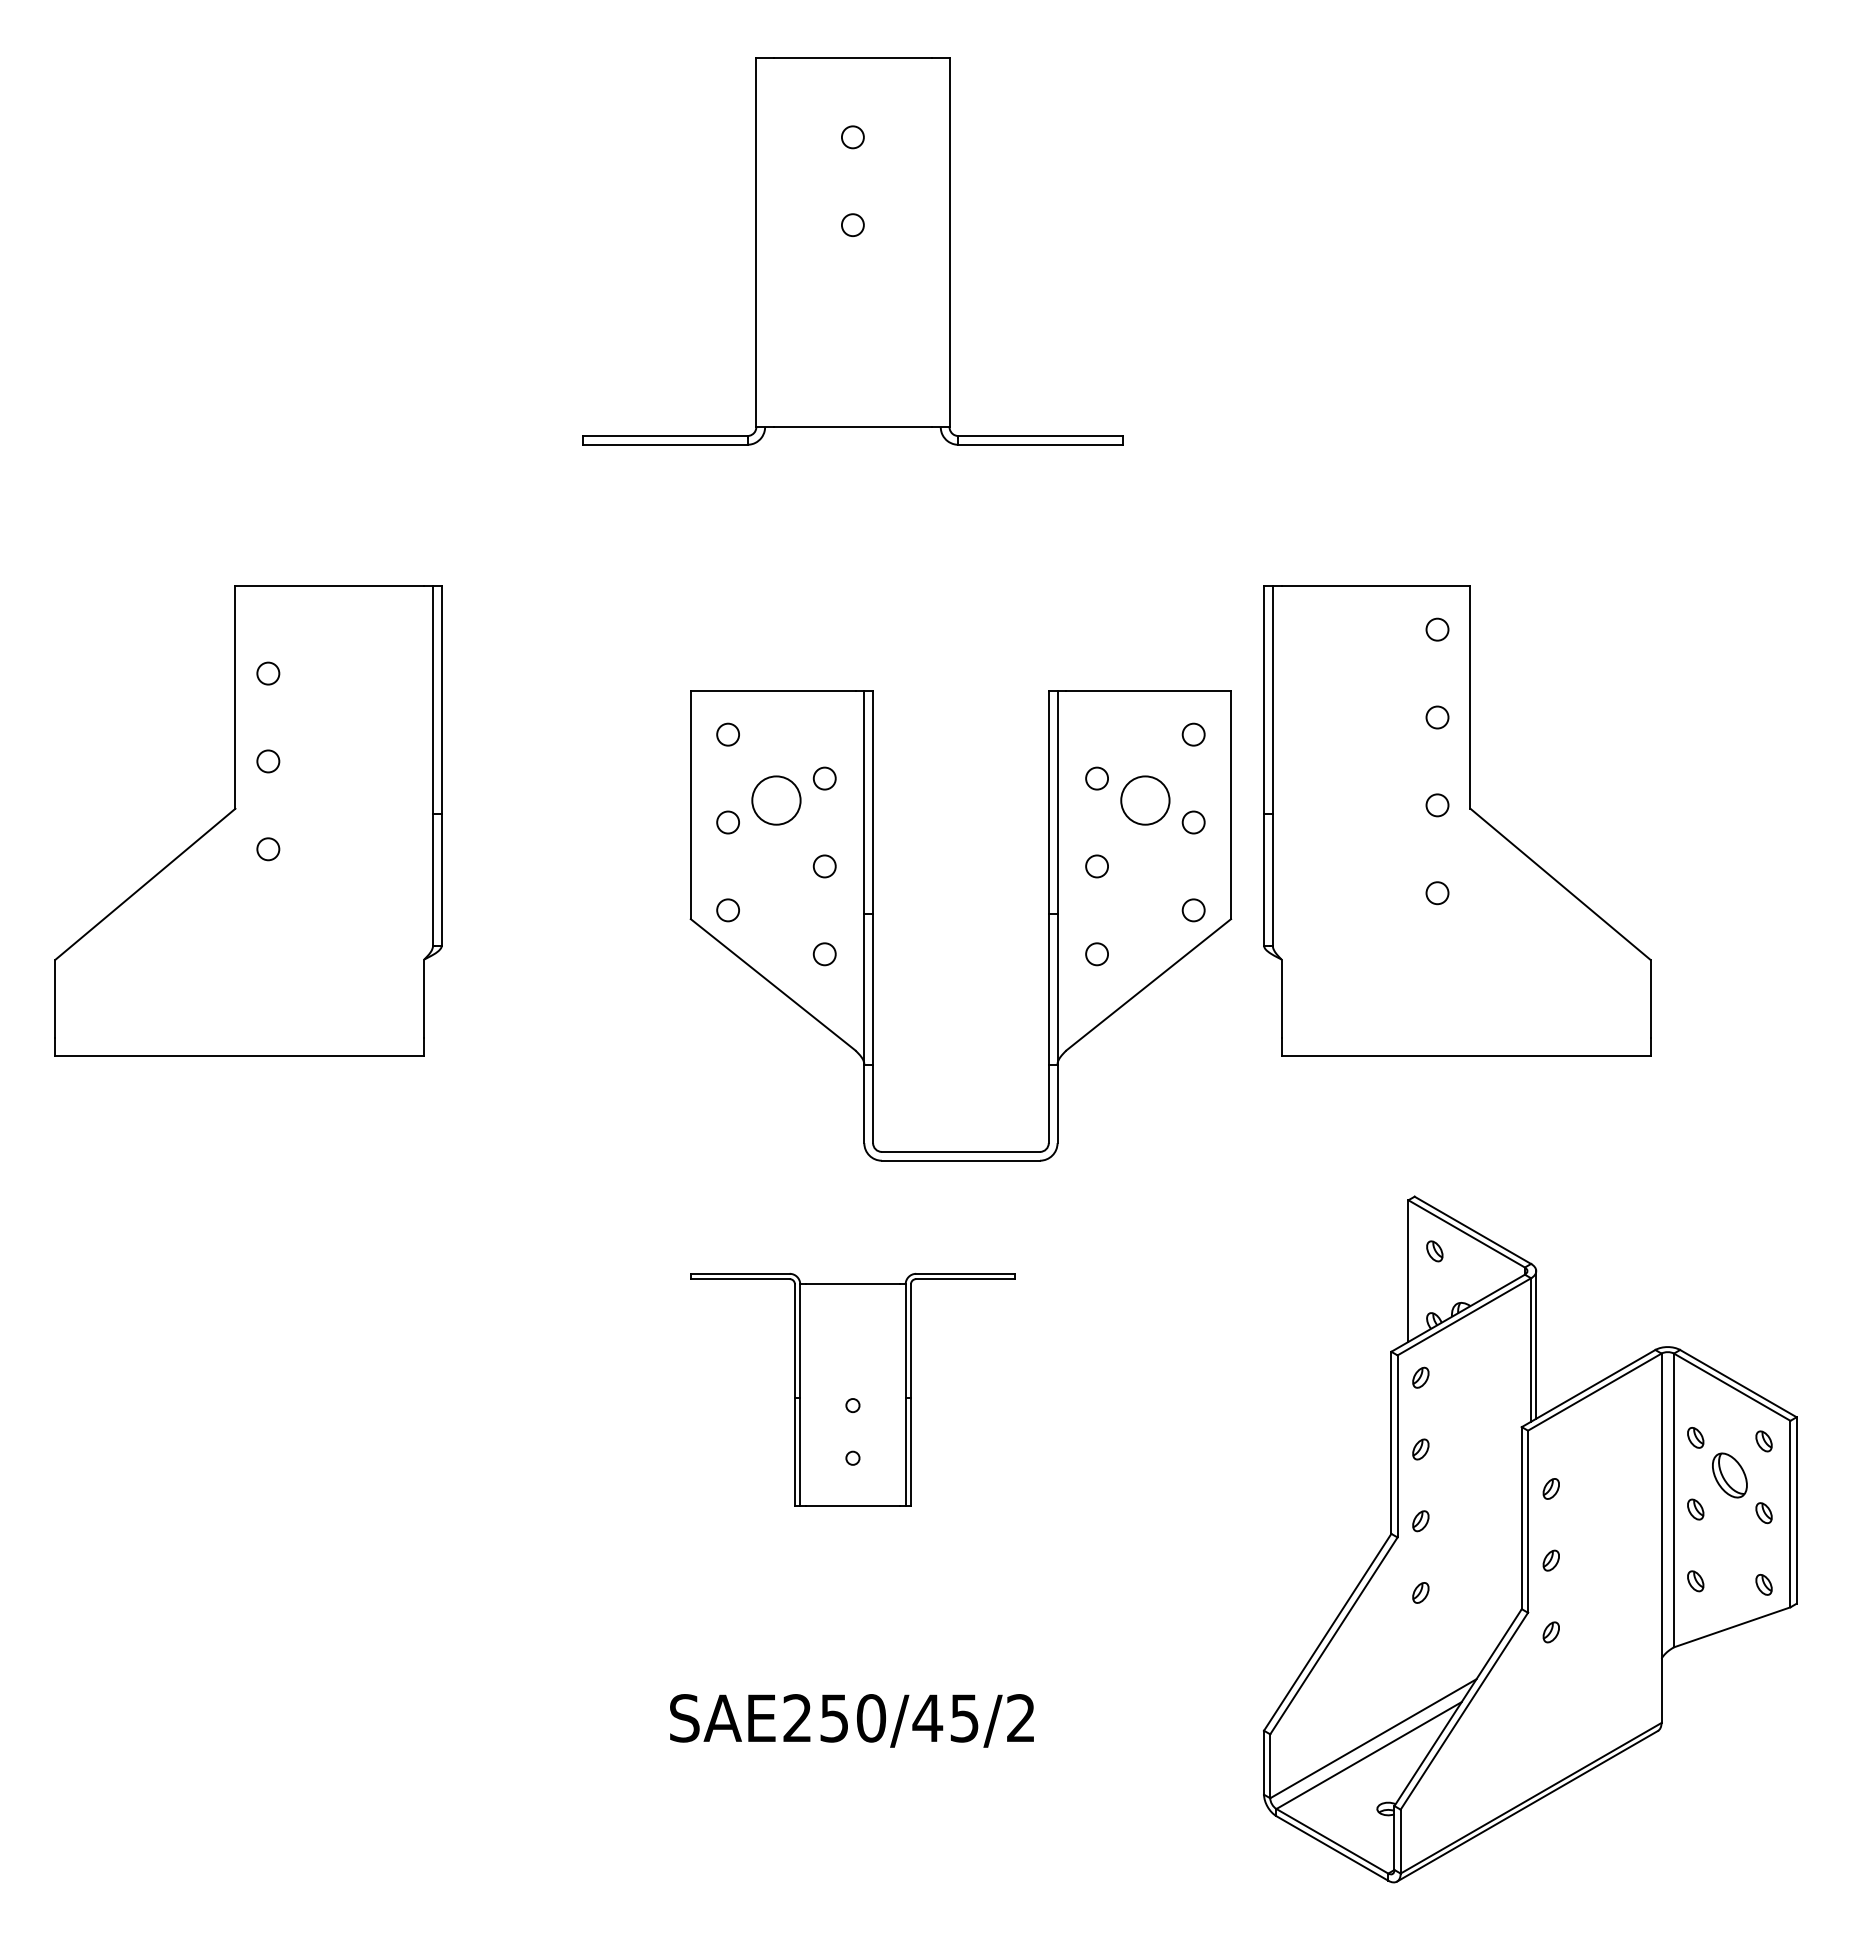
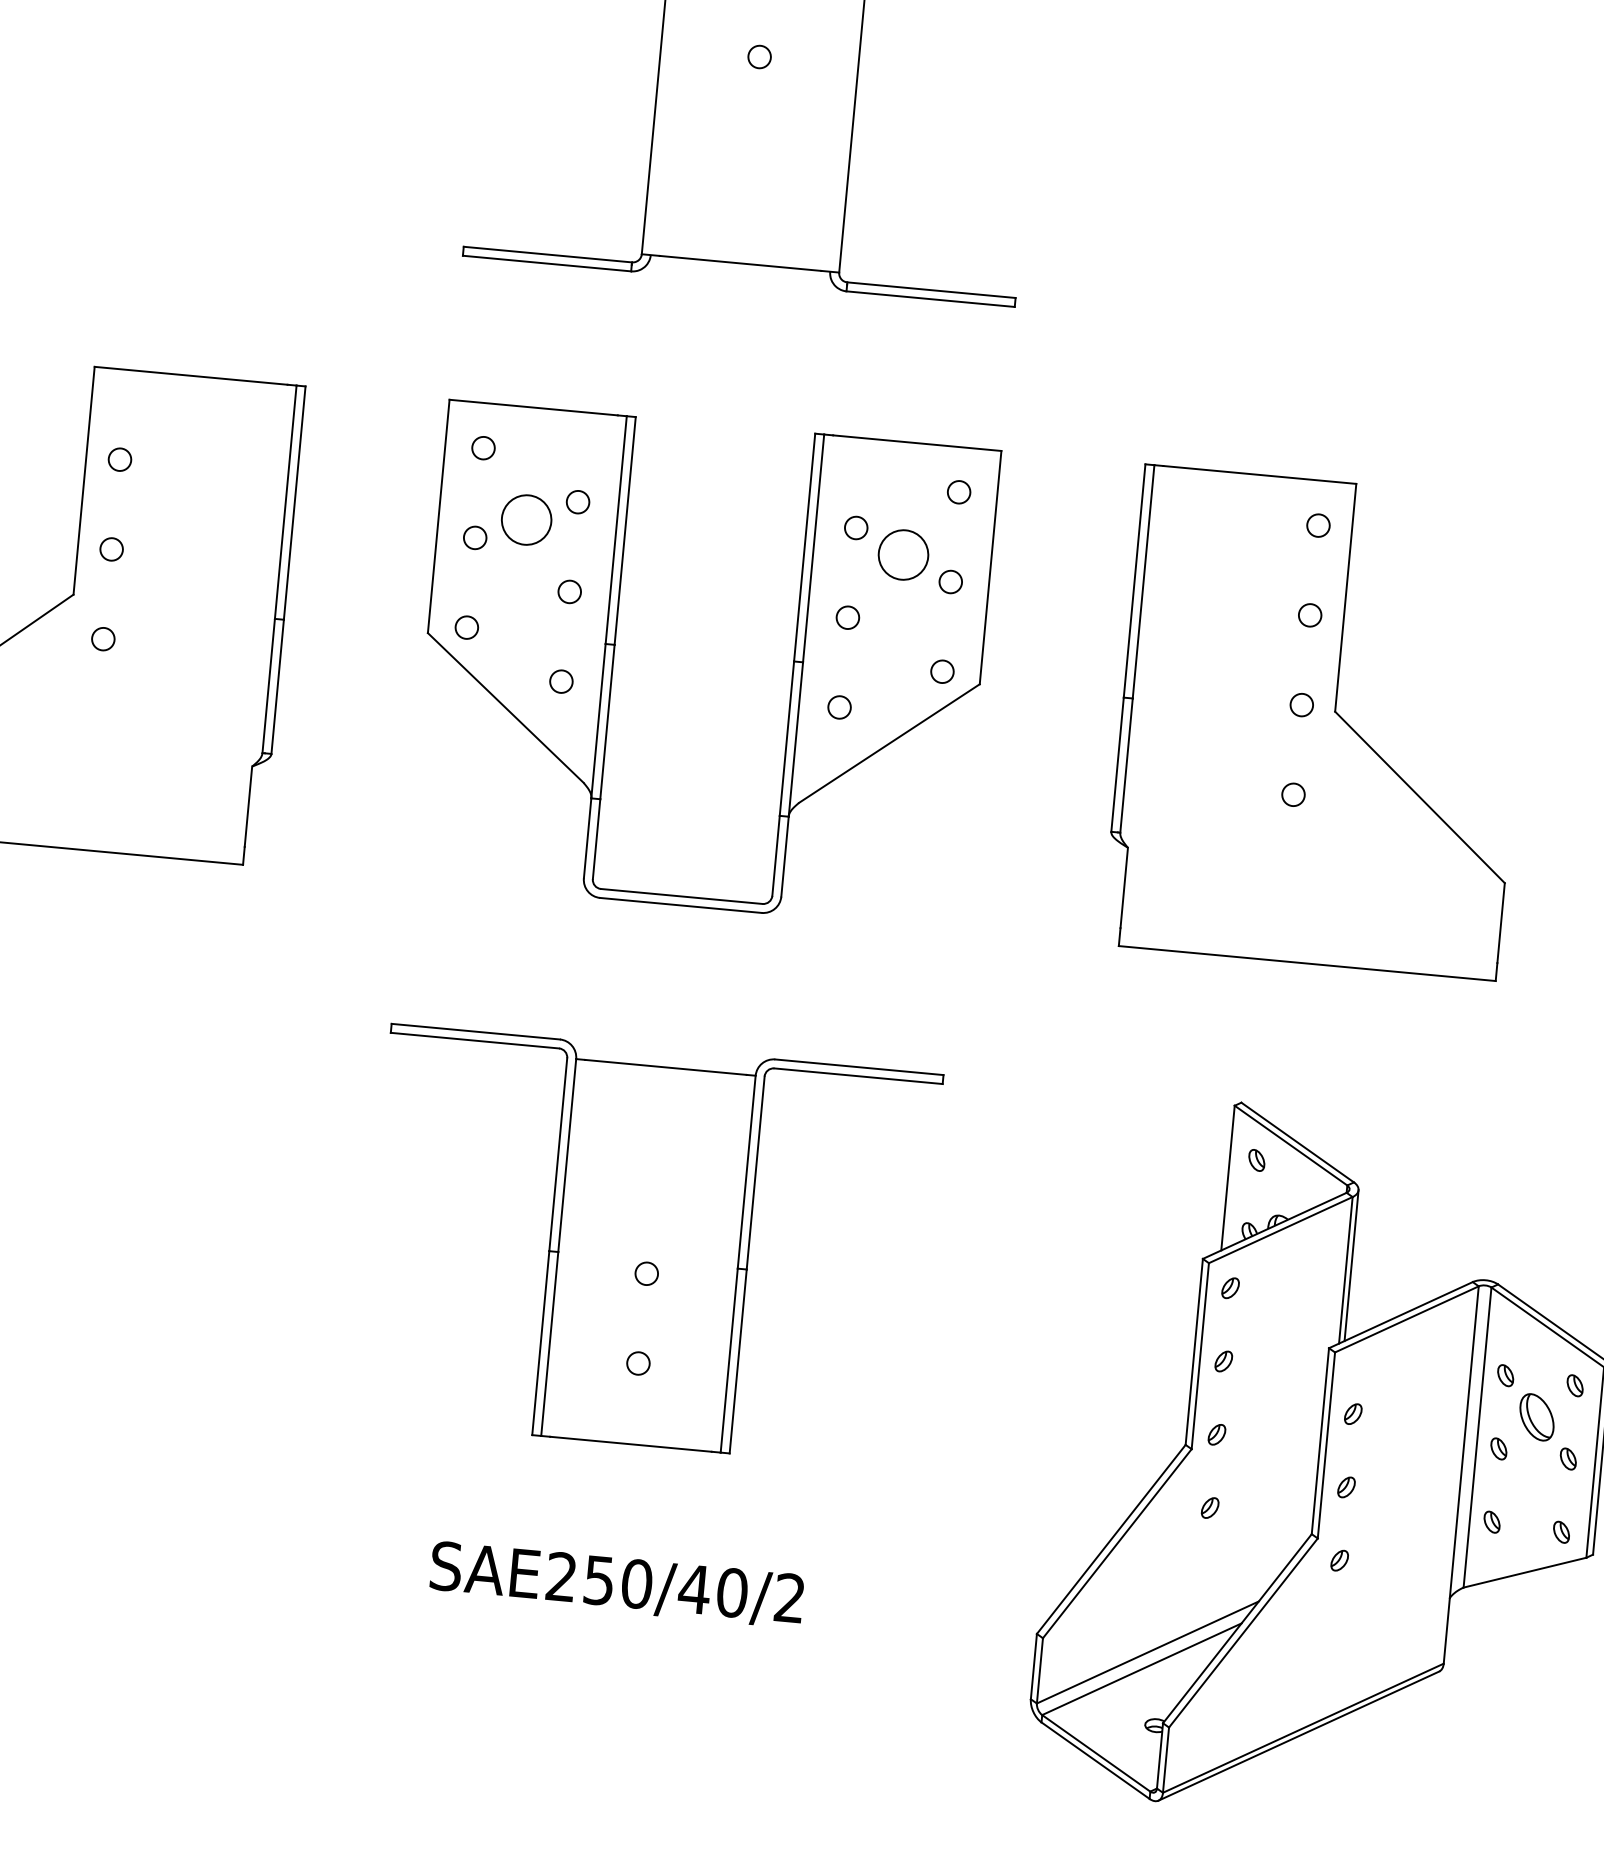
part: (873, 925) -> (613, 656), moved
part: (852, 1389) -> (648, 1246), size x1.67
text: (964, 1718) -> (732, 1593), SAE250/45/2 -> SAE250/40/2

